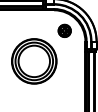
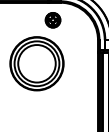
part: (64, 30) -> (52, 19), moved

